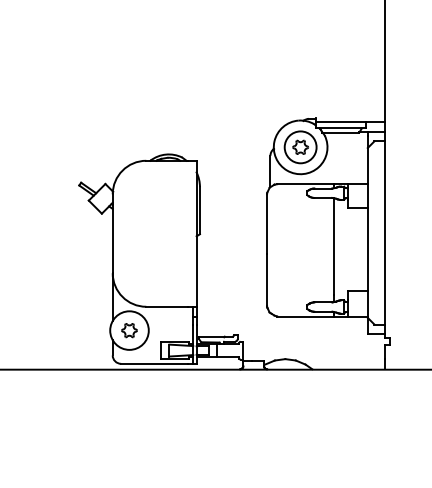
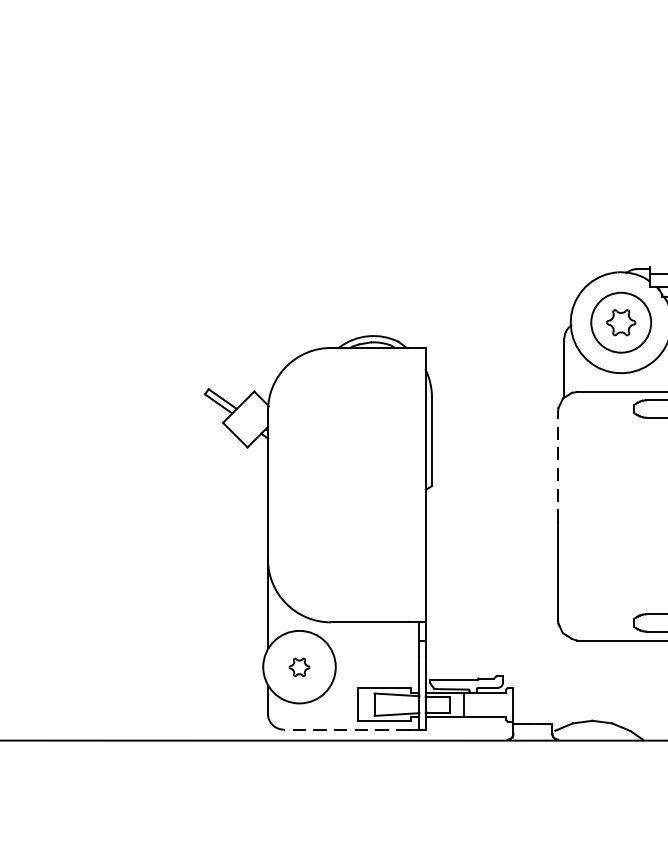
line: (267, 223) -> (558, 465), solid -> dashed
part: (129, 330) -> (299, 666), size x0.7
line: (154, 363) -> (346, 729), solid -> dashed

